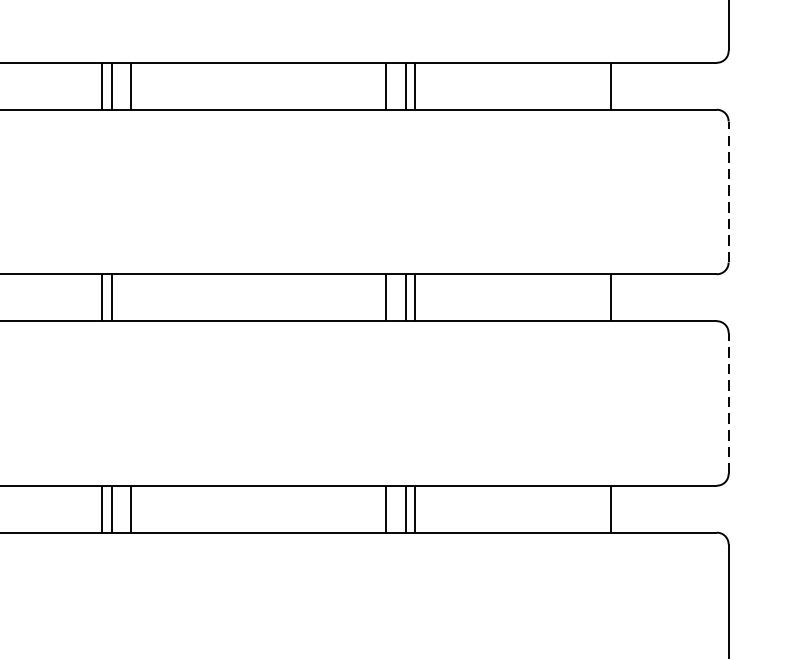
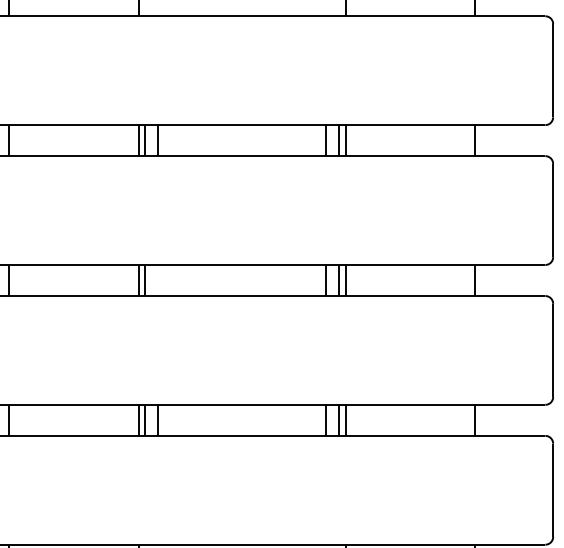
line: (729, 191) -> (553, 210), dashed -> solid
line: (729, 403) -> (553, 350), dashed -> solid

